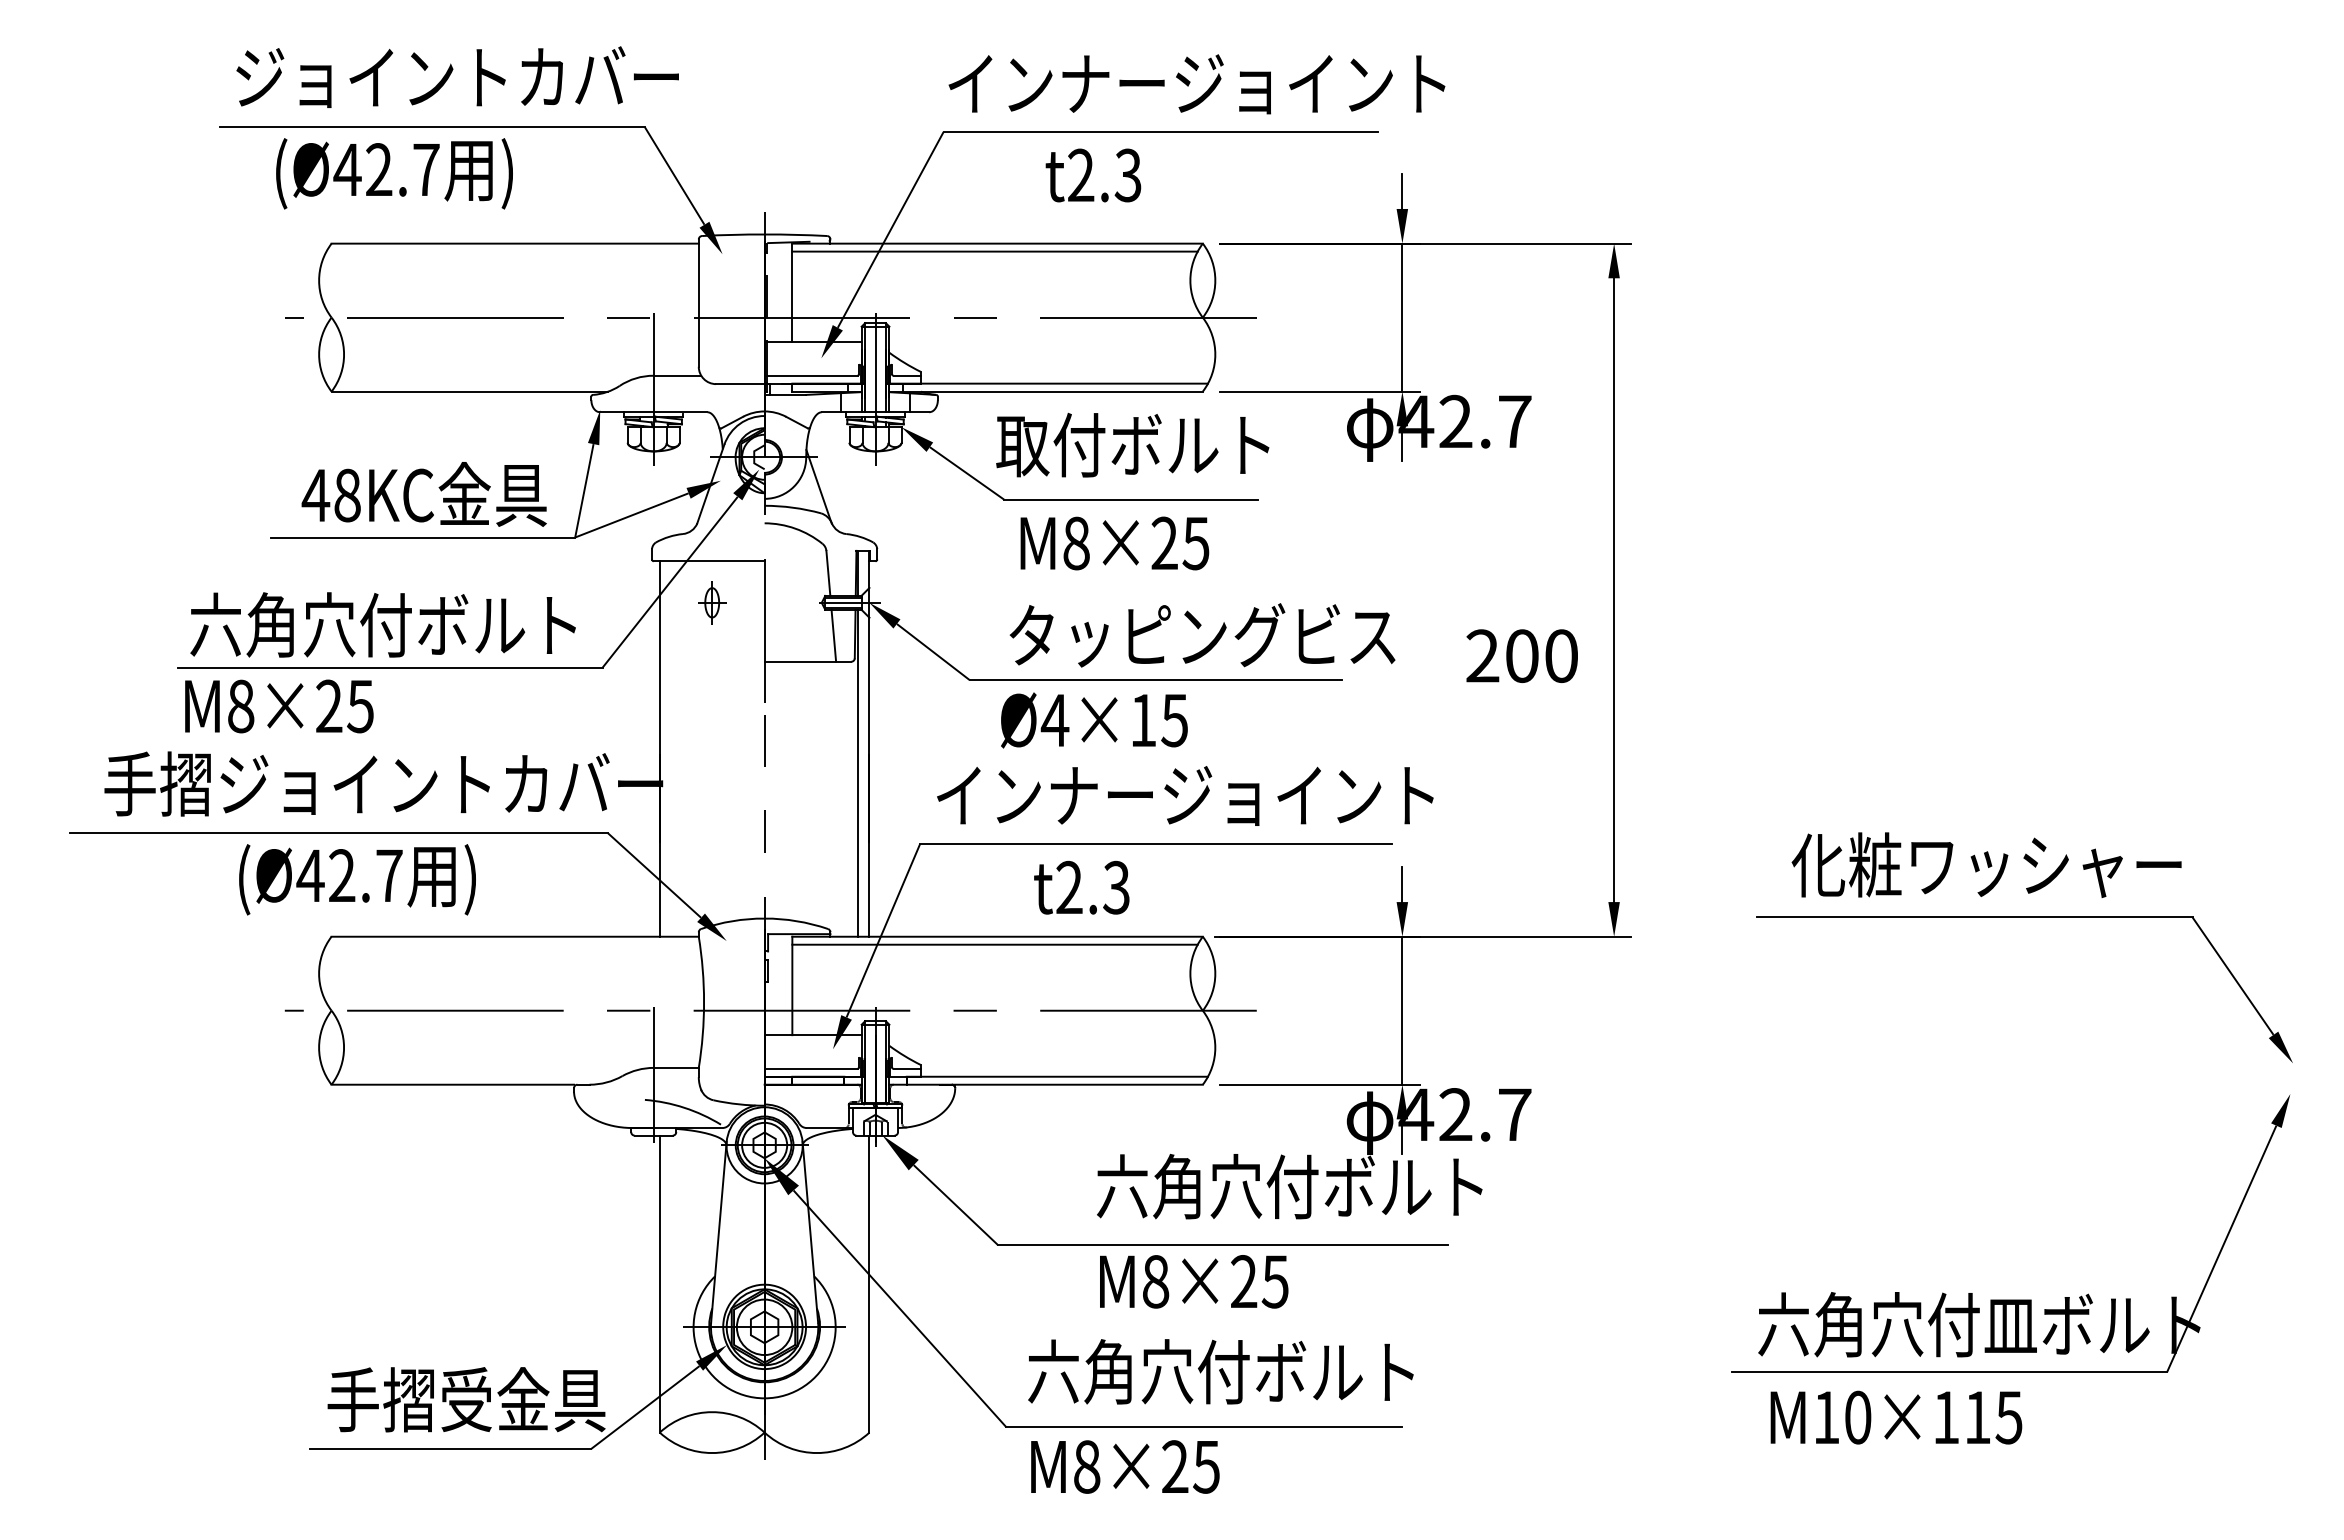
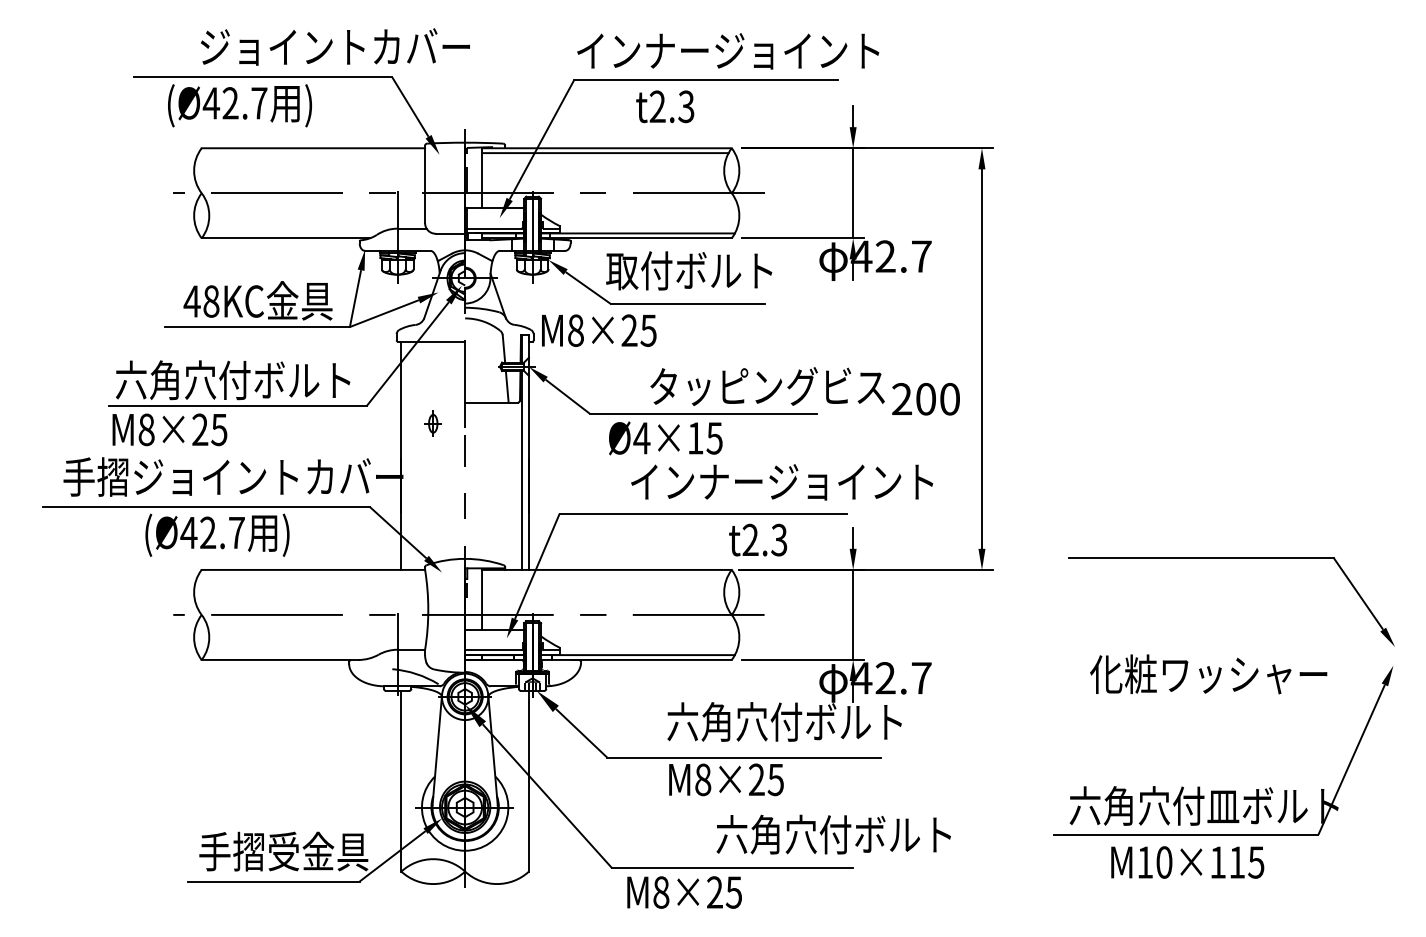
text: (457, 76) -> (335, 46), moved
text: (1115, 543) -> (599, 330), moved
part: (710, 602) -> (432, 423), moved
text: (1202, 635) -> (767, 386), moved
text: (1185, 796) -> (782, 482), moved
text: (1986, 865) -> (1208, 674), moved
text: (1082, 886) -> (758, 539), moved
line: (995, 944) -> (605, 574), removed
text: (1220, 1371) -> (833, 834), moved
text: (1896, 1417) -> (1187, 862), moved

